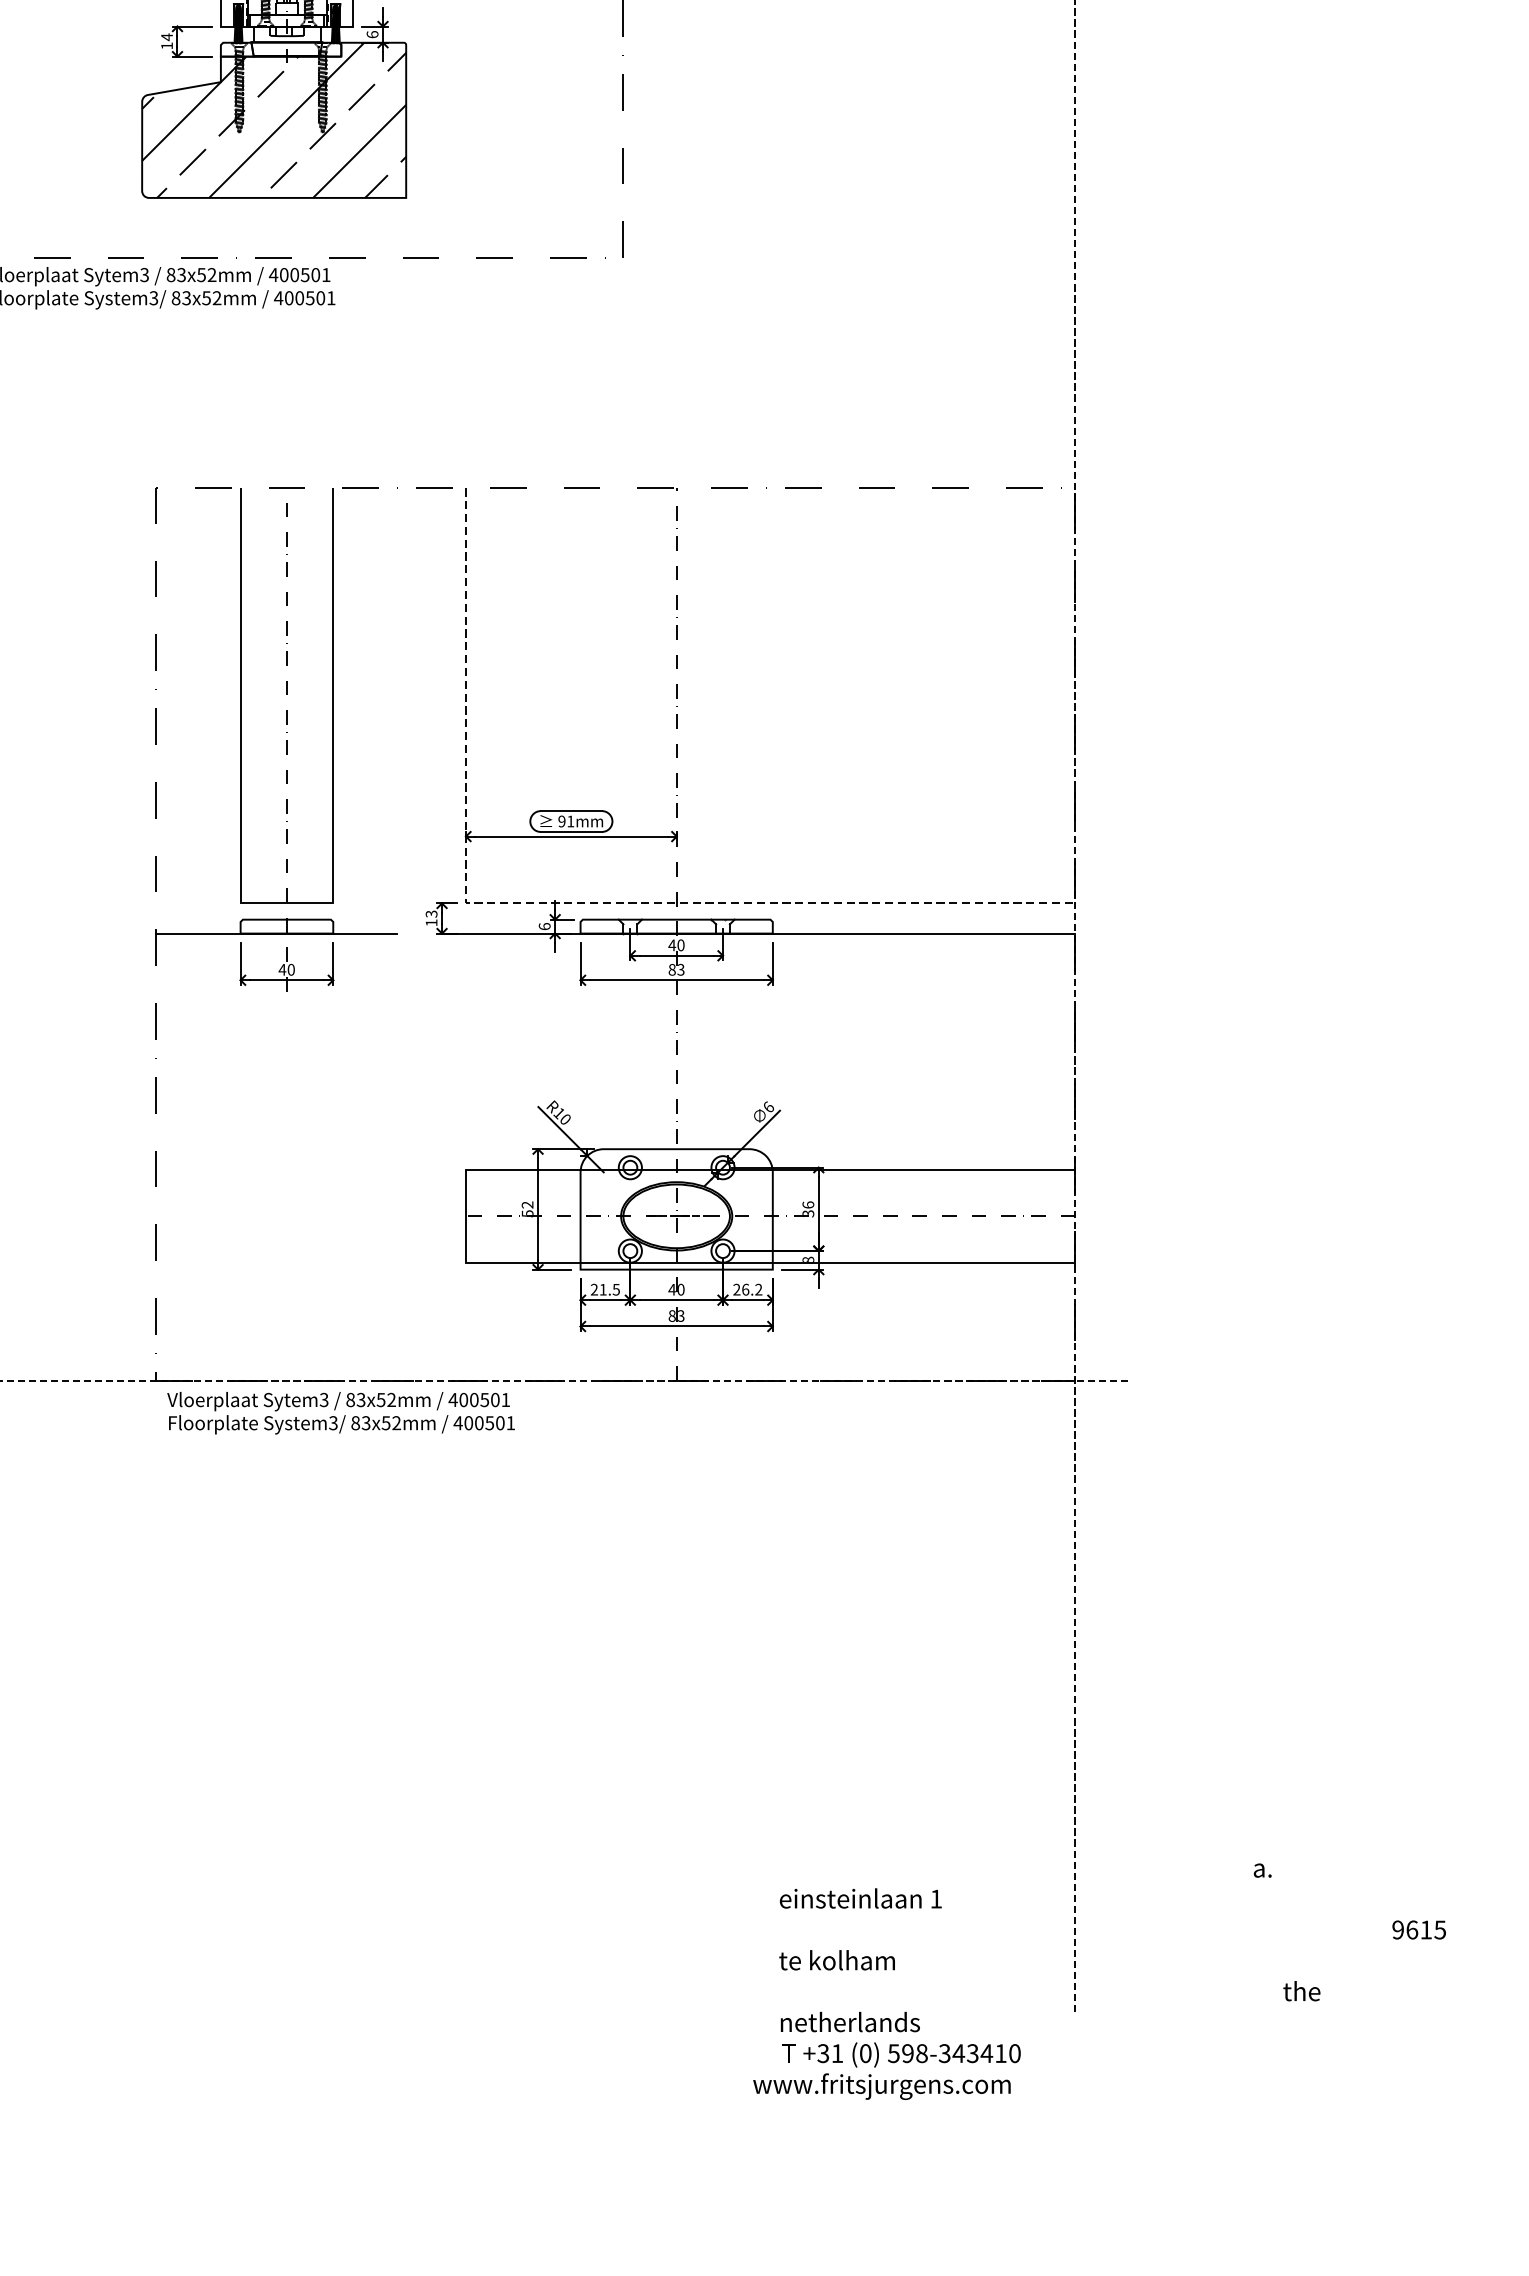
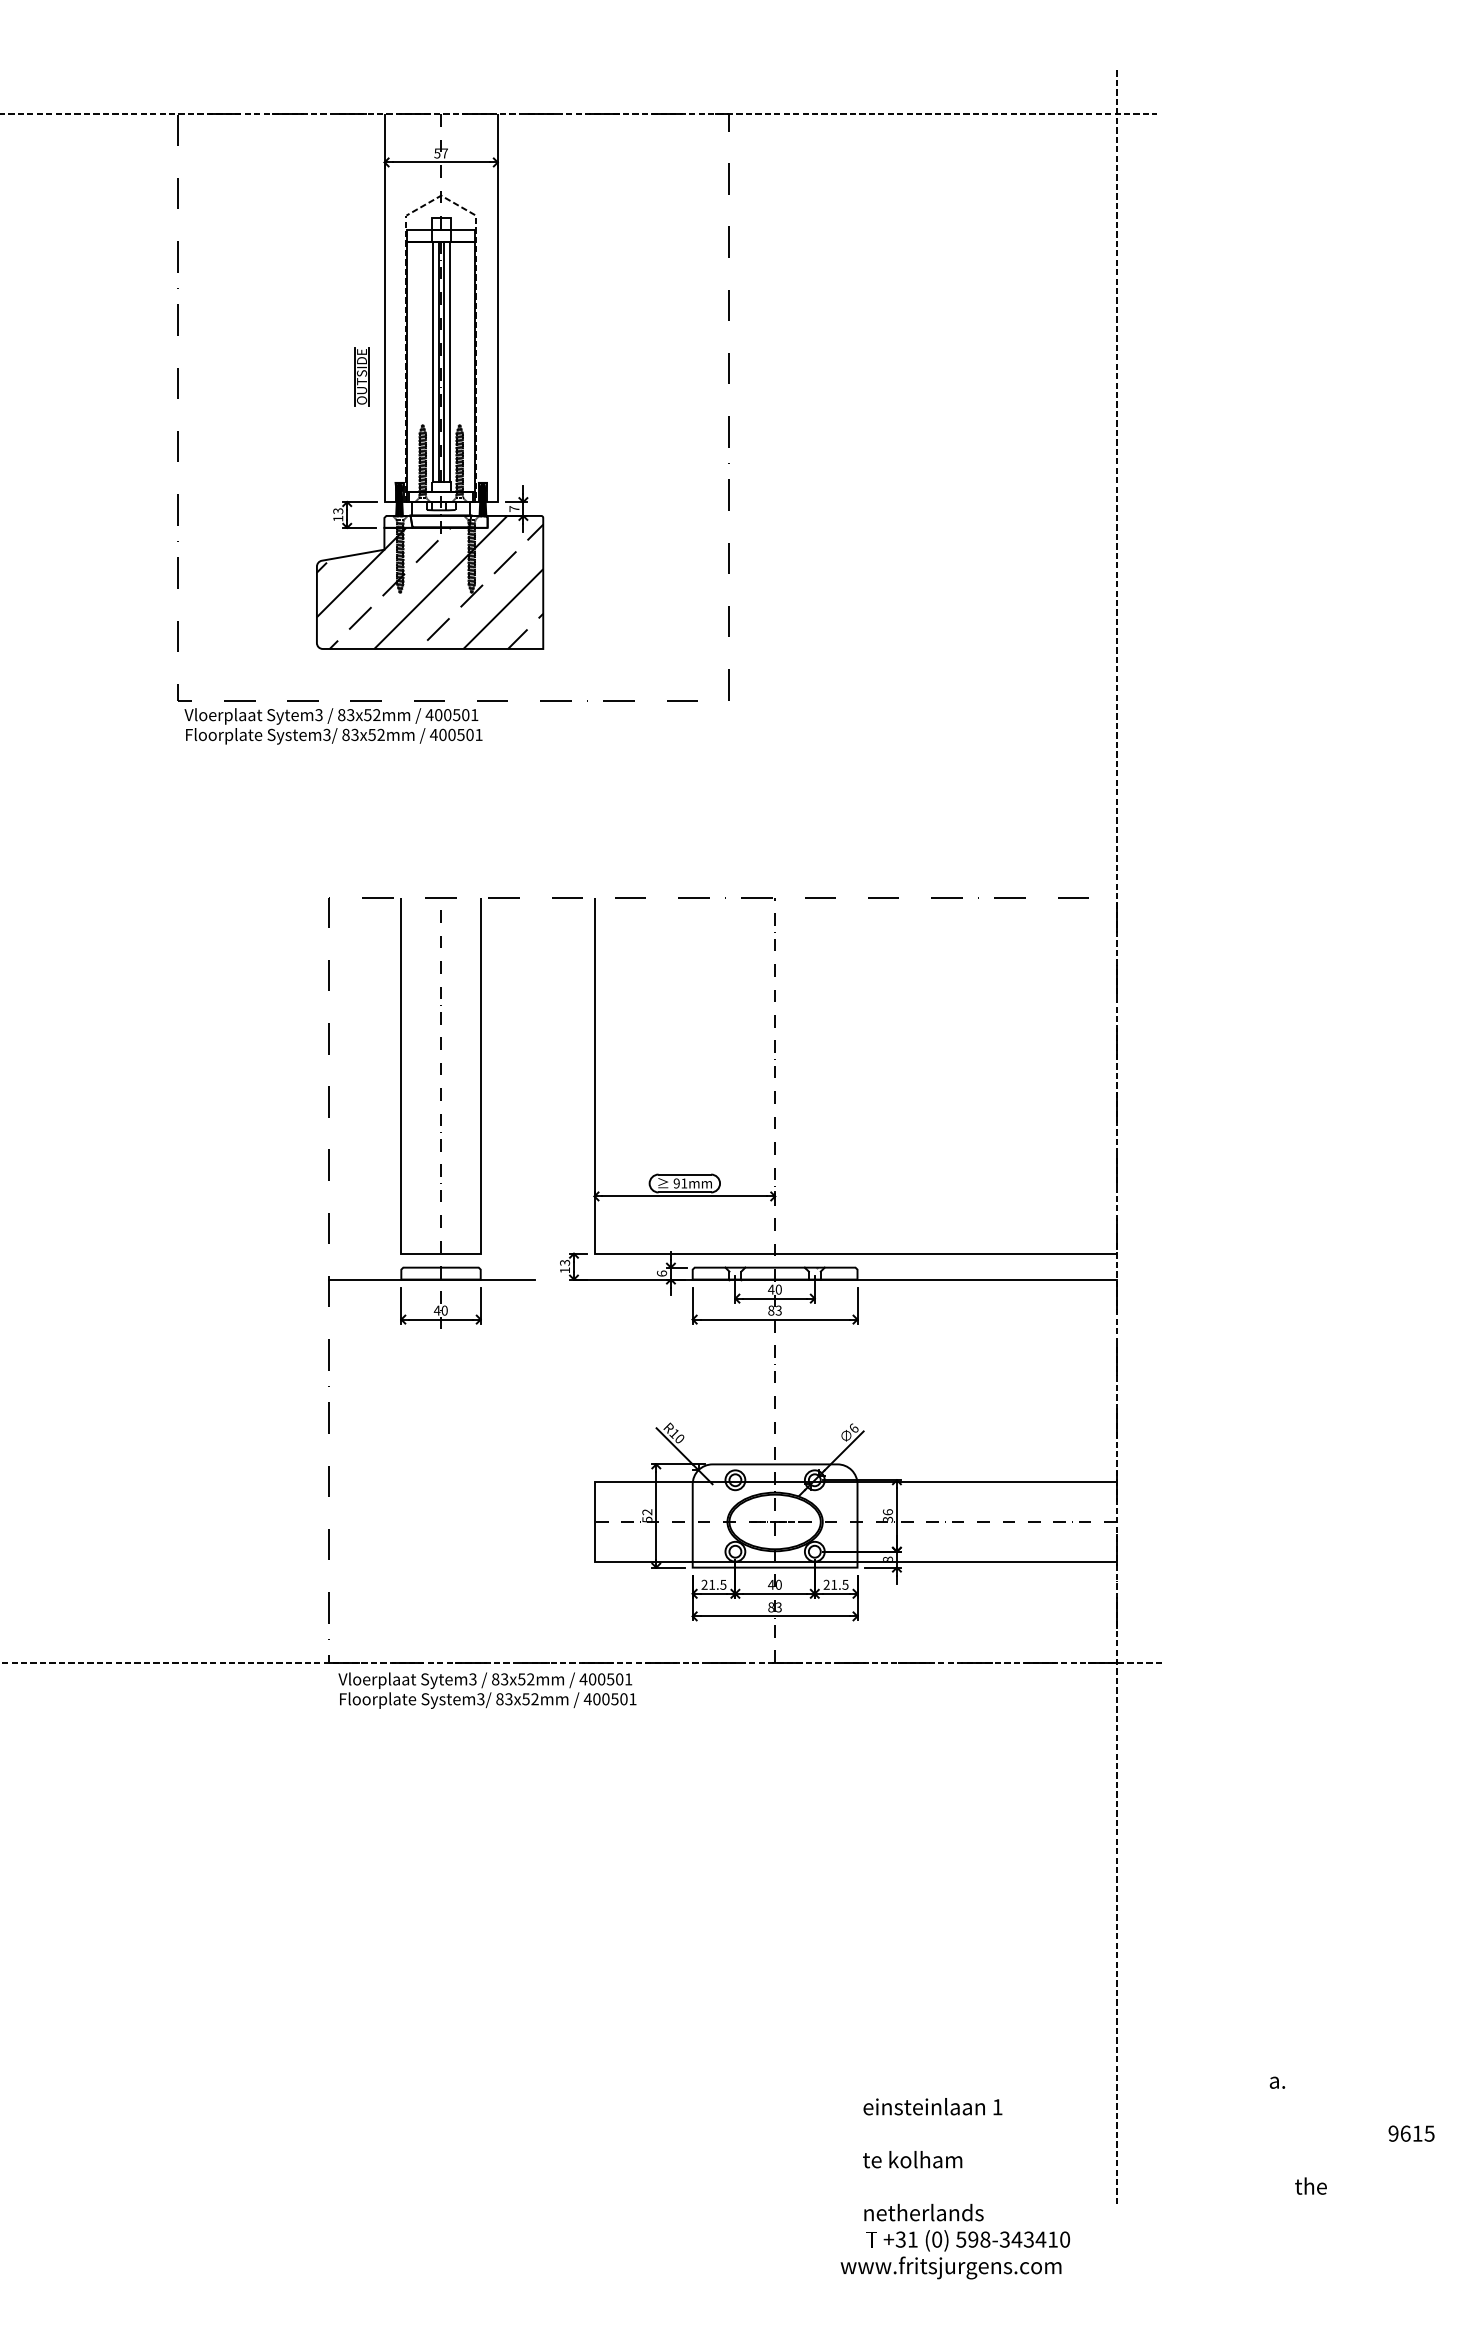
text: (372, 34) -> (514, 508), 6 -> 7
text: (167, 37) -> (338, 511), 14 -> 13
line: (562, 903) -> (677, 1253), dashed -> solid
text: (751, 1289) -> (839, 1584), 26.2 -> 21.5

